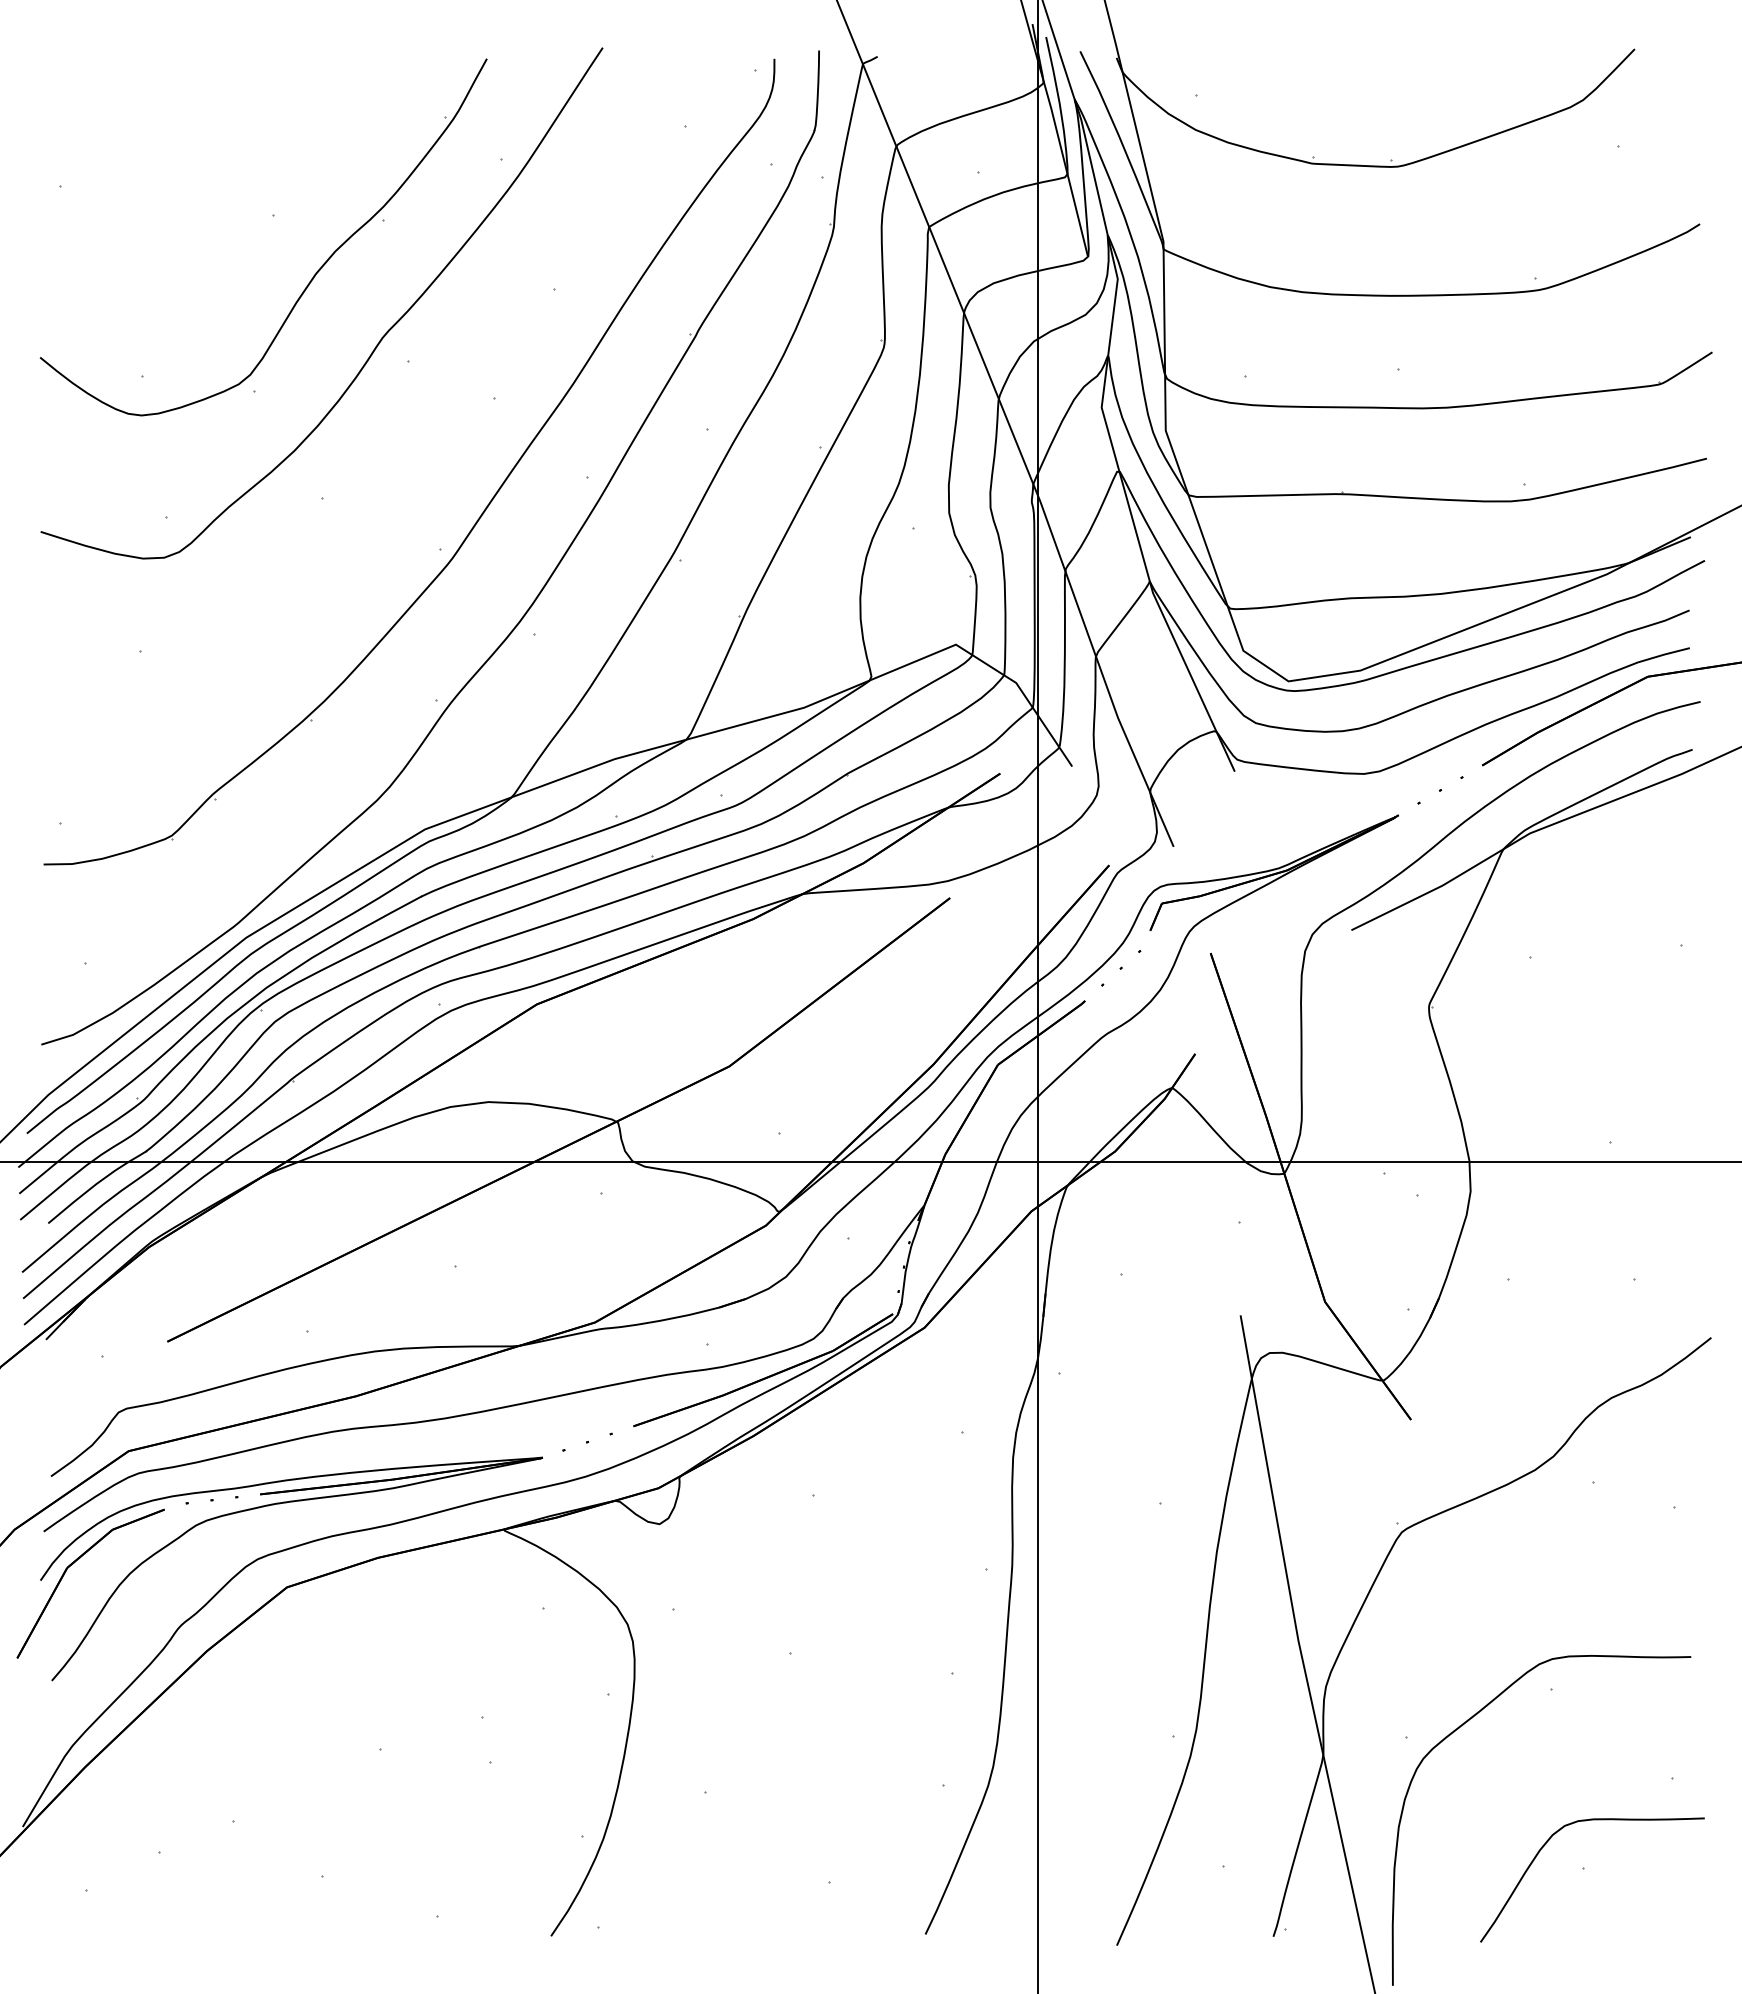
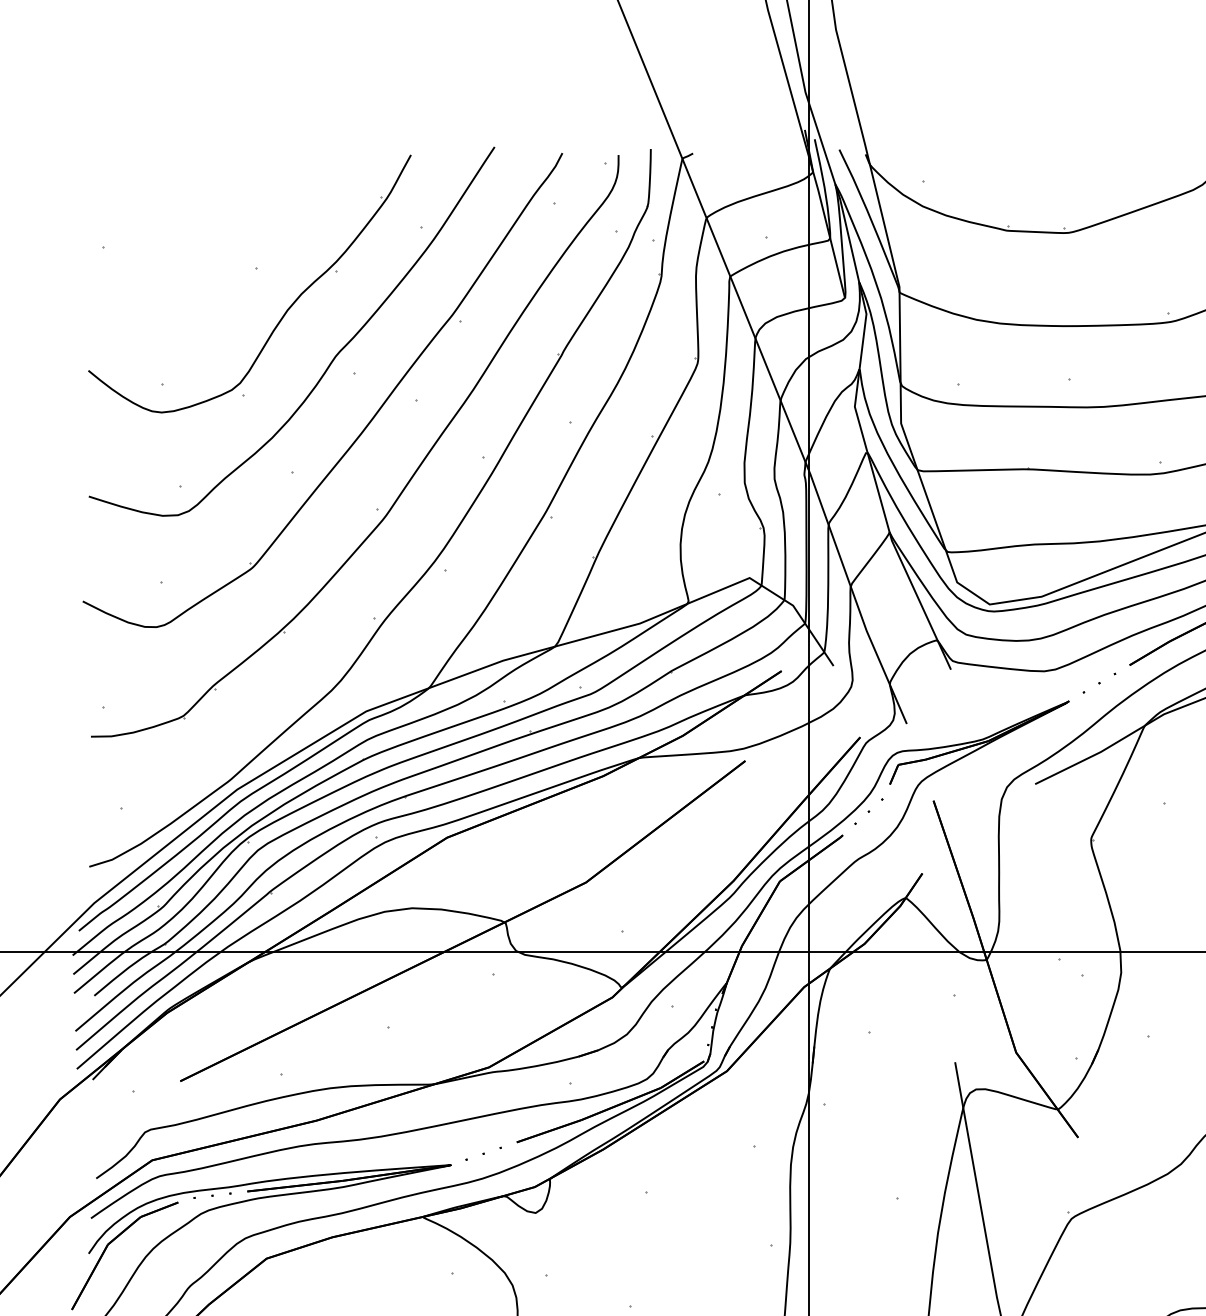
part: (427, 430) -> (368, 423), added

